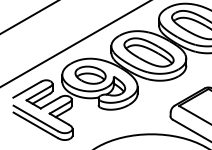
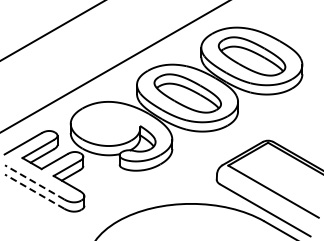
part: (90, 74) -> (108, 123), removed
line: (35, 118) -> (34, 182), solid -> dashed
line: (35, 125) -> (34, 191), solid -> dashed

